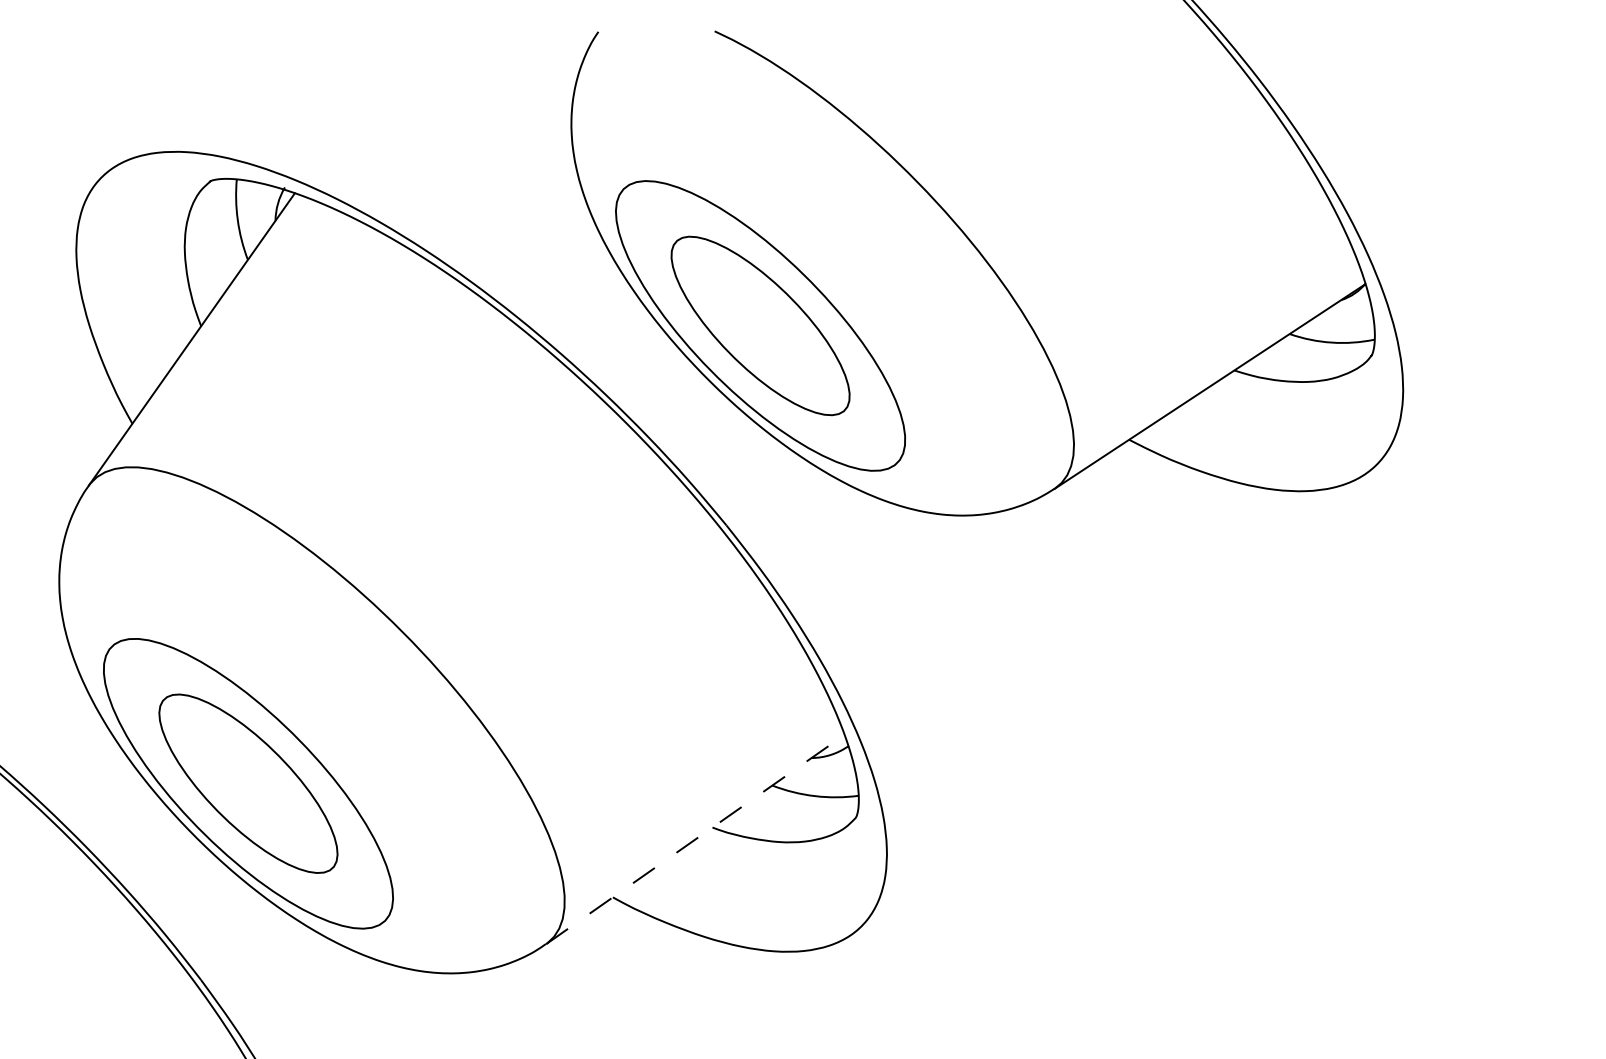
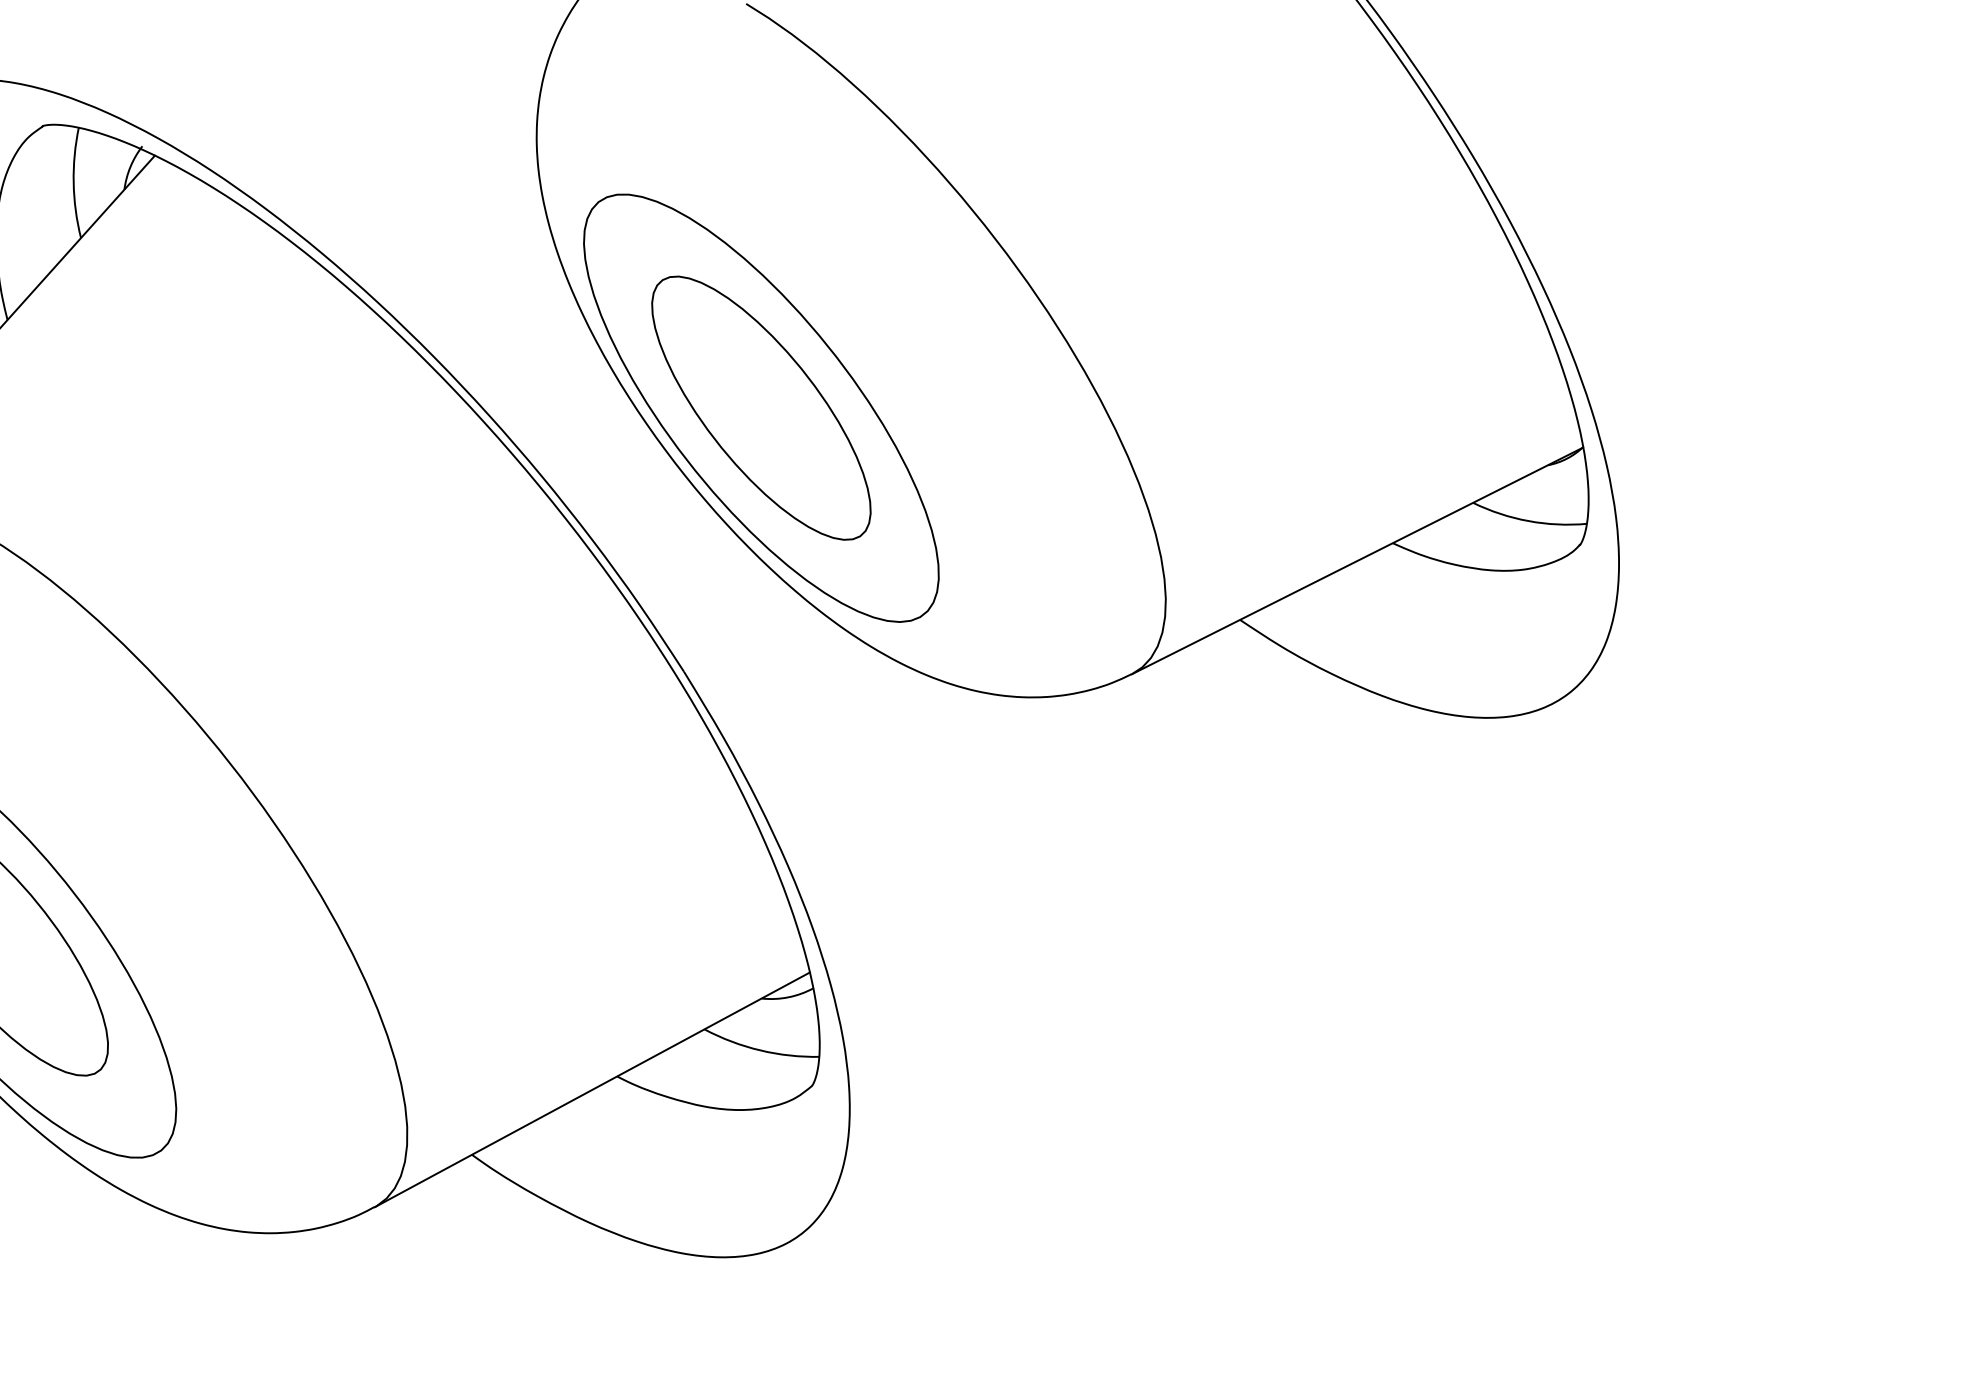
line: (695, 839) -> (592, 1089), dashed -> solid

